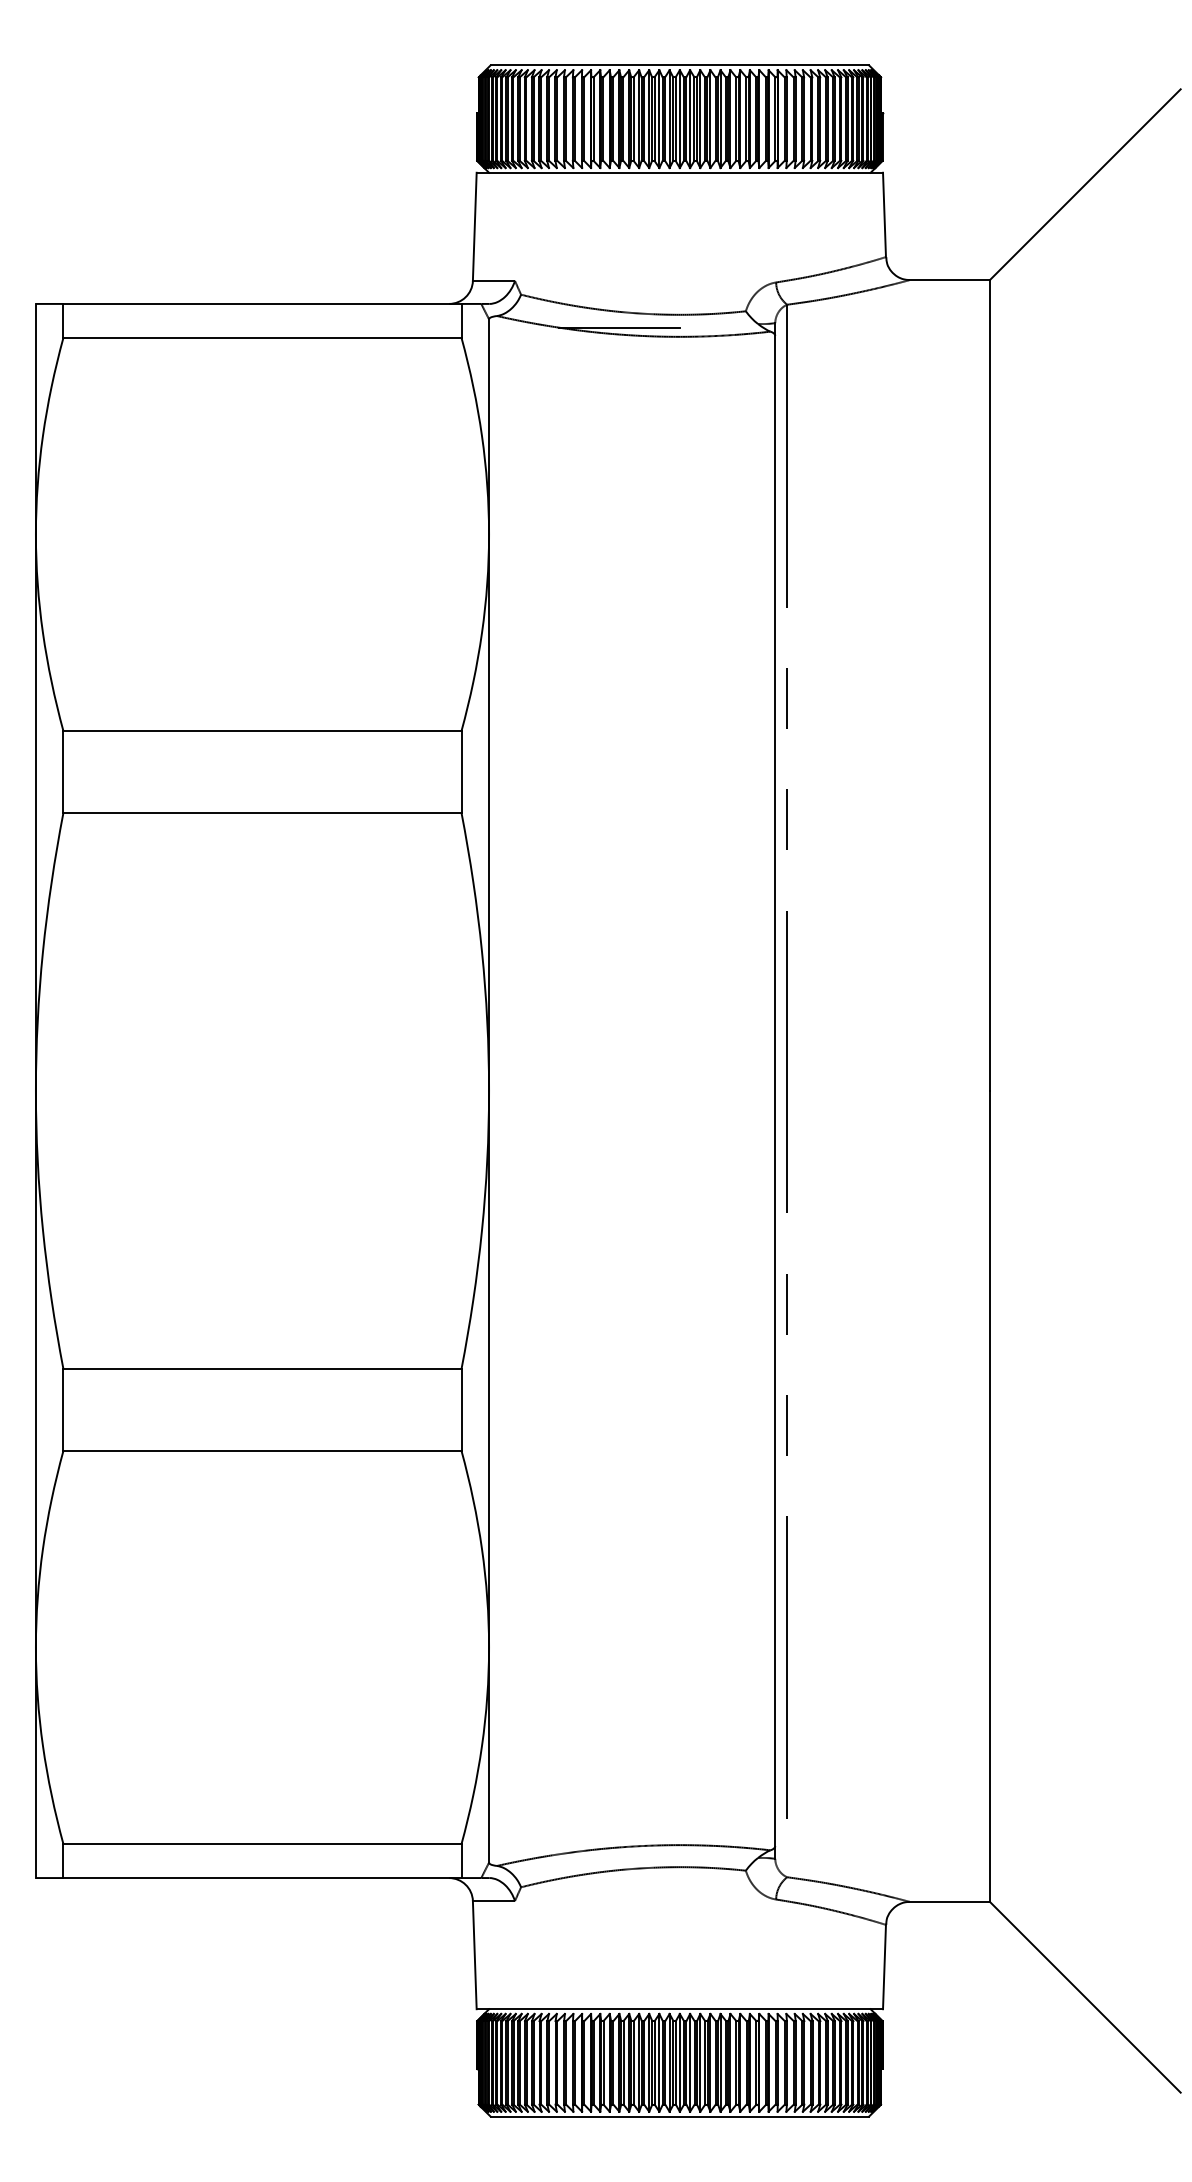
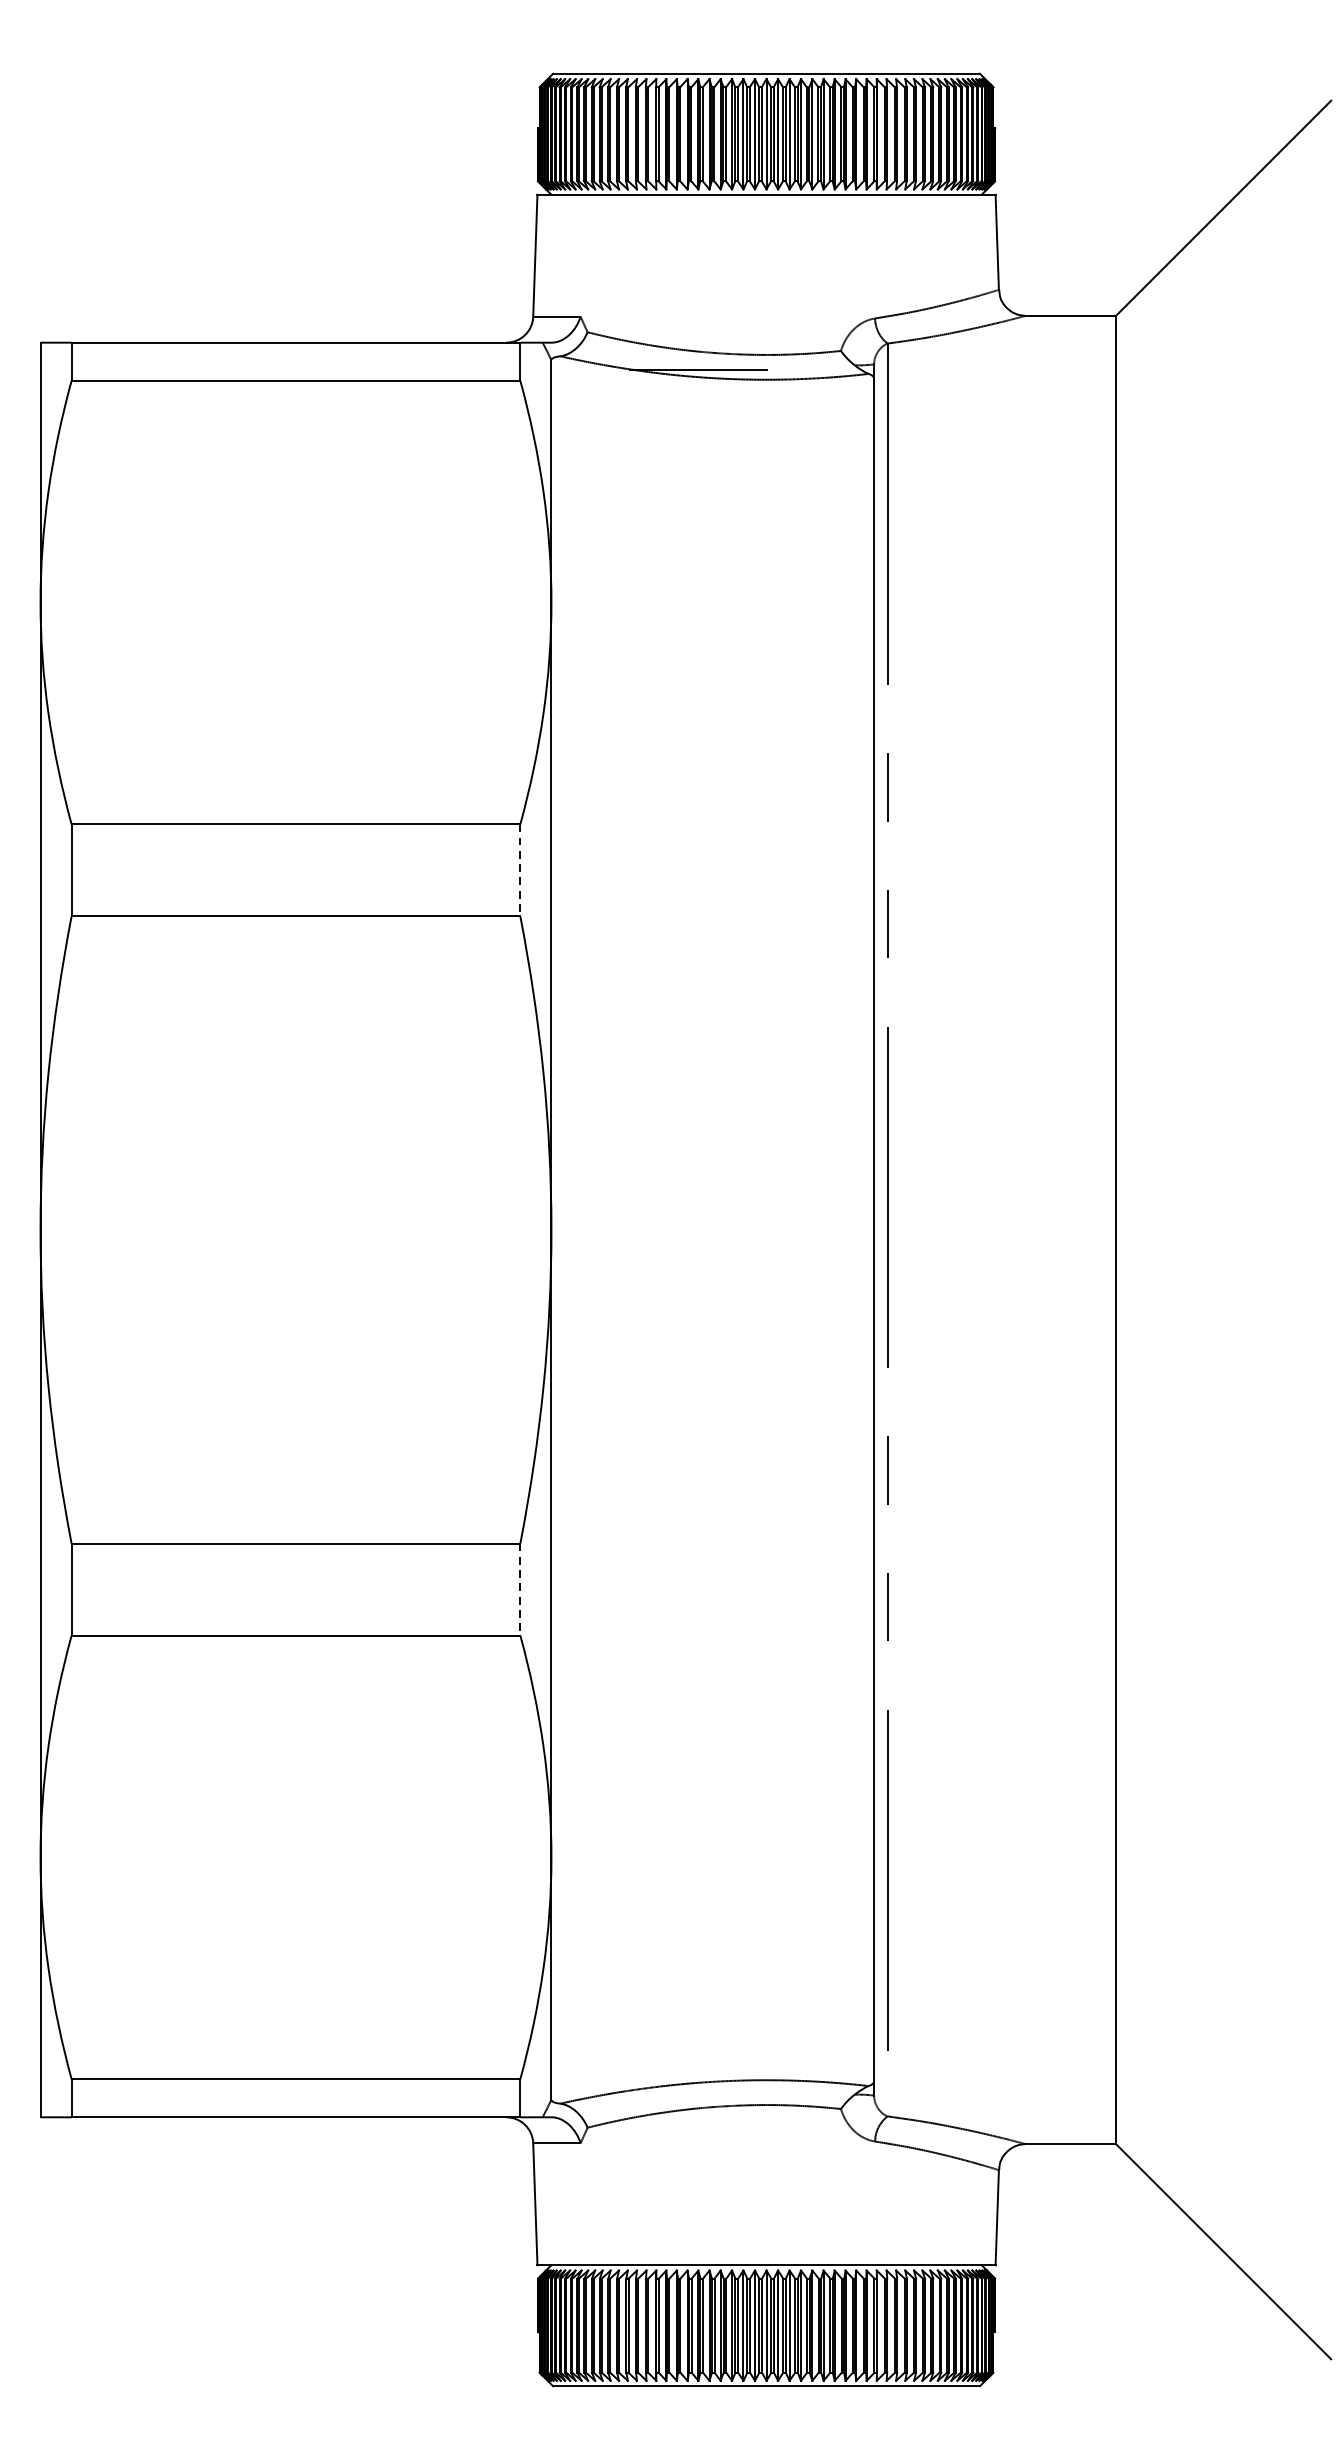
line: (461, 772) -> (520, 870), solid -> dashed
line: (461, 1409) -> (520, 1589), solid -> dashed

